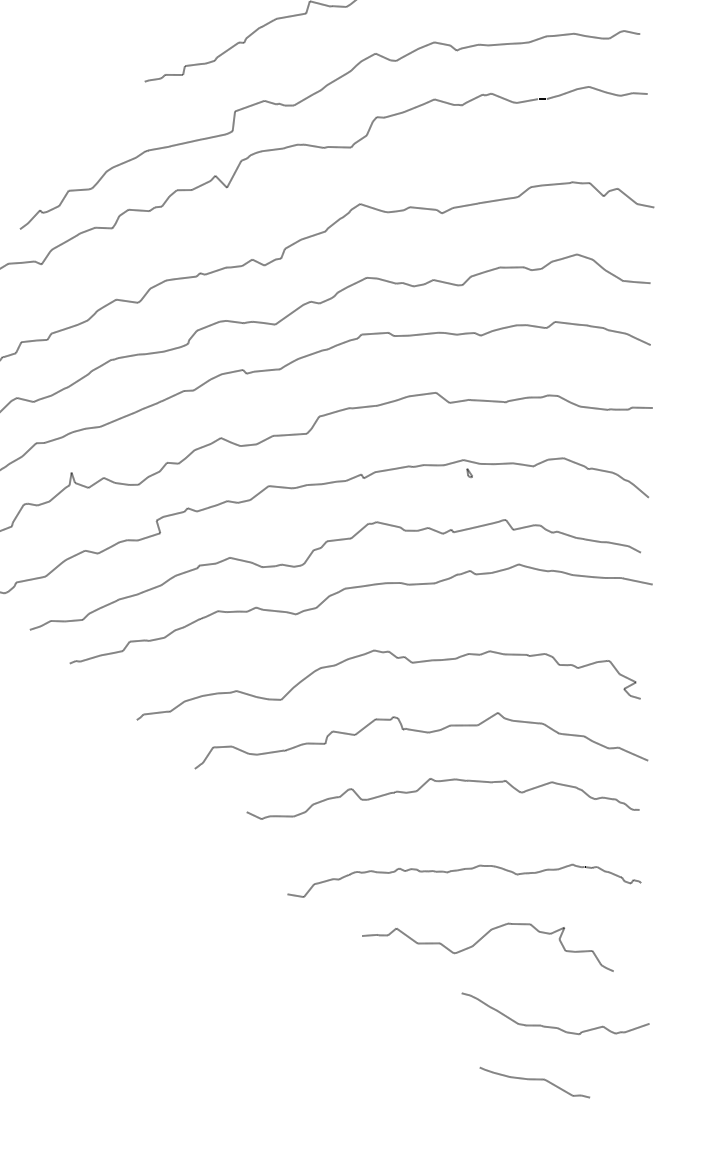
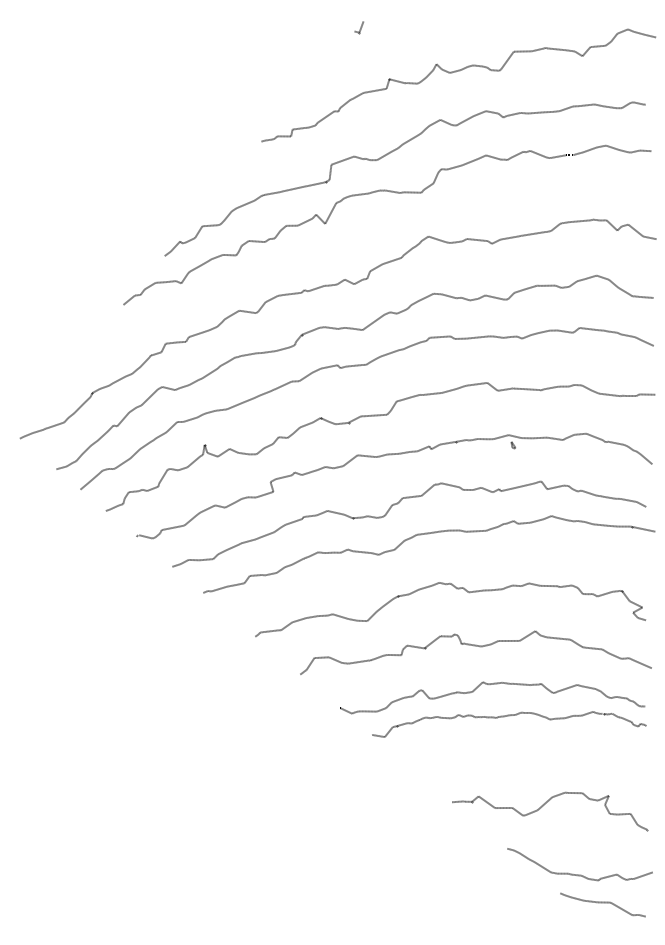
curve: (464, 870) -> (509, 716), moved
curve: (481, 940) -> (544, 805), moved
curve: (534, 1080) -> (602, 903), moved

